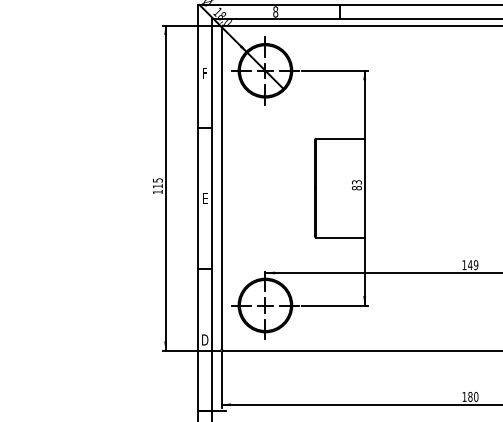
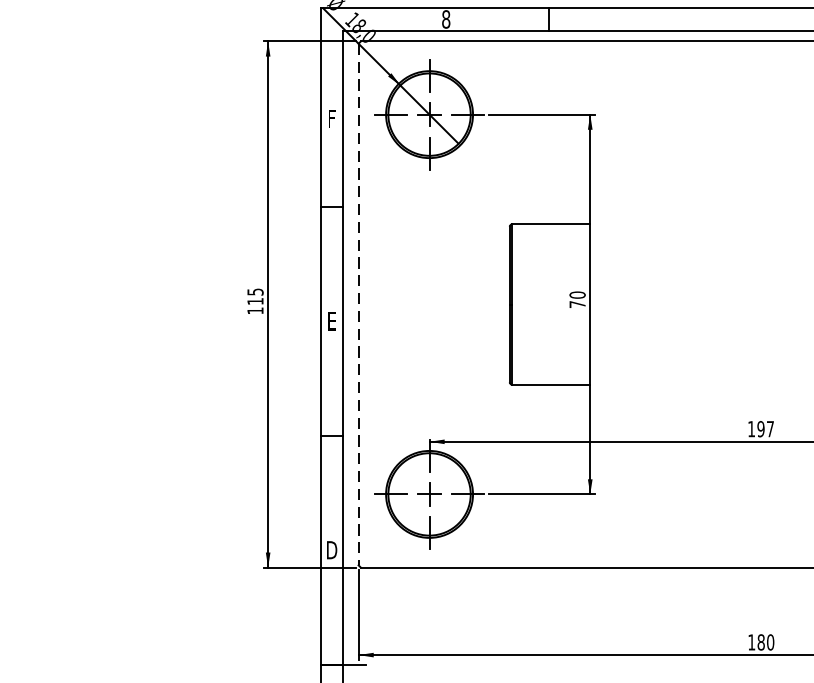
text: (356, 185) -> (576, 300), 83 -> 70
line: (221, 188) -> (358, 305), solid -> dashed
text: (472, 265) -> (764, 429), 149 -> 197

